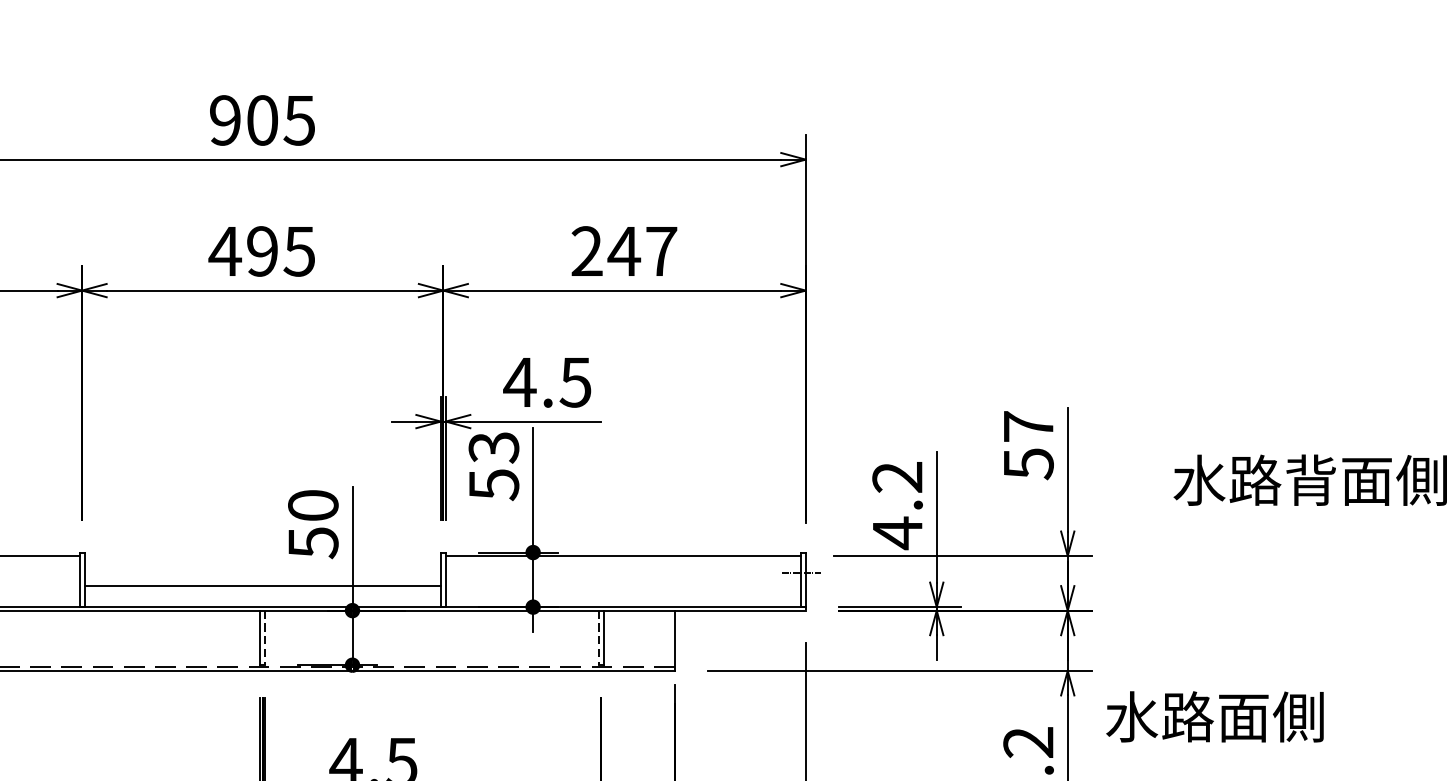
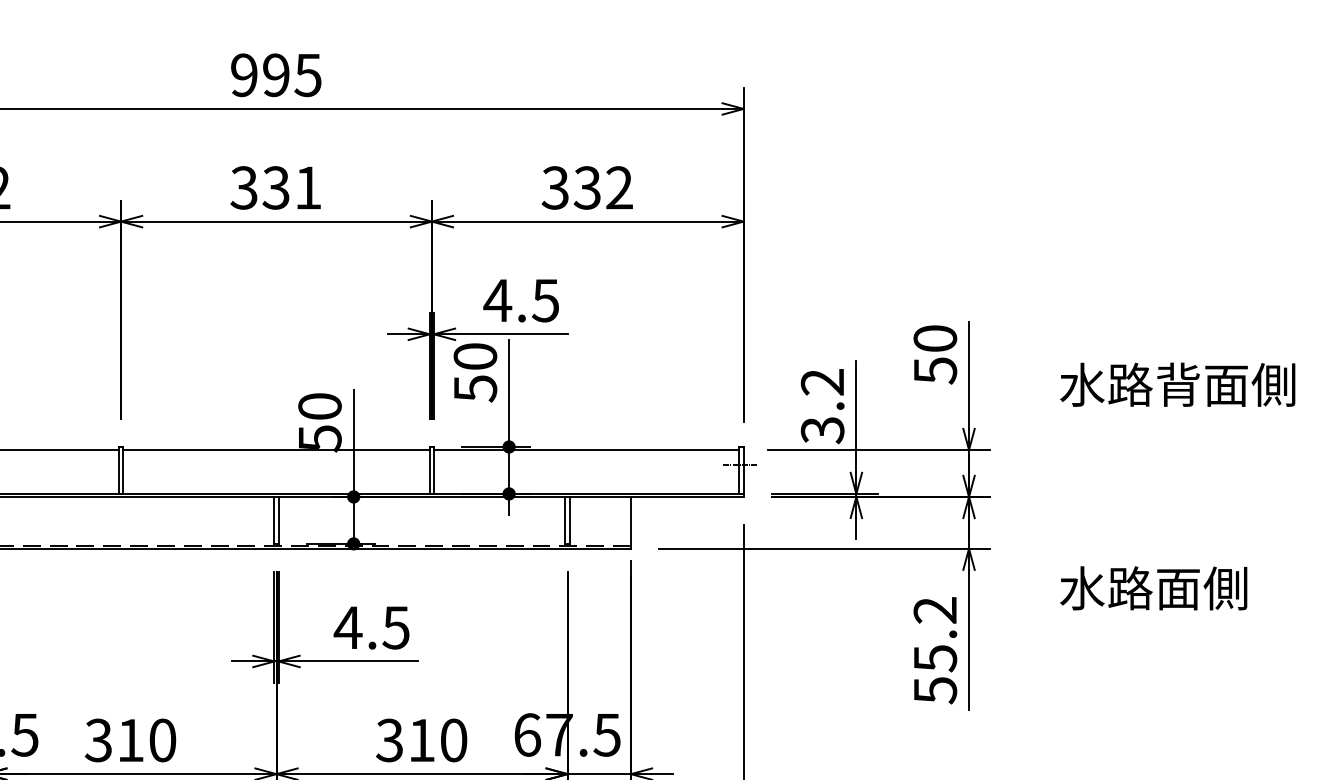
text: (262, 120) -> (276, 75), 905 -> 995
text: (261, 250) -> (275, 187), 495 -> 331
text: (624, 250) -> (587, 187), 247 -> 332
text: (1028, 426) -> (935, 338), 57 -> 50
text: (494, 447) -> (475, 356), 53 -> 50
text: (897, 533) -> (822, 430), 4.2 -> 3.2
line: (262, 586) -> (276, 450), moved
line: (265, 638) -> (278, 520), dashed -> solid
line: (598, 638) -> (565, 520), dashed -> solid
text: (1214, 717) -> (1153, 588), moved

